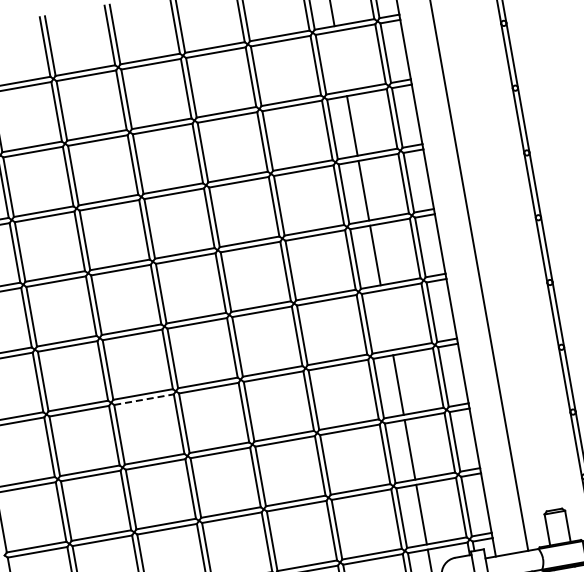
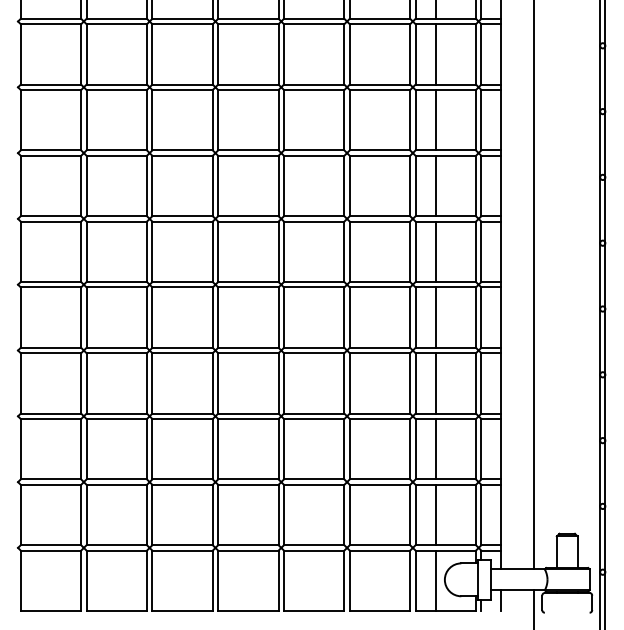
line: (340, 61) -> (435, 54), added
line: (386, 320) -> (435, 317), added
line: (145, 399) -> (183, 353), dashed -> solid

